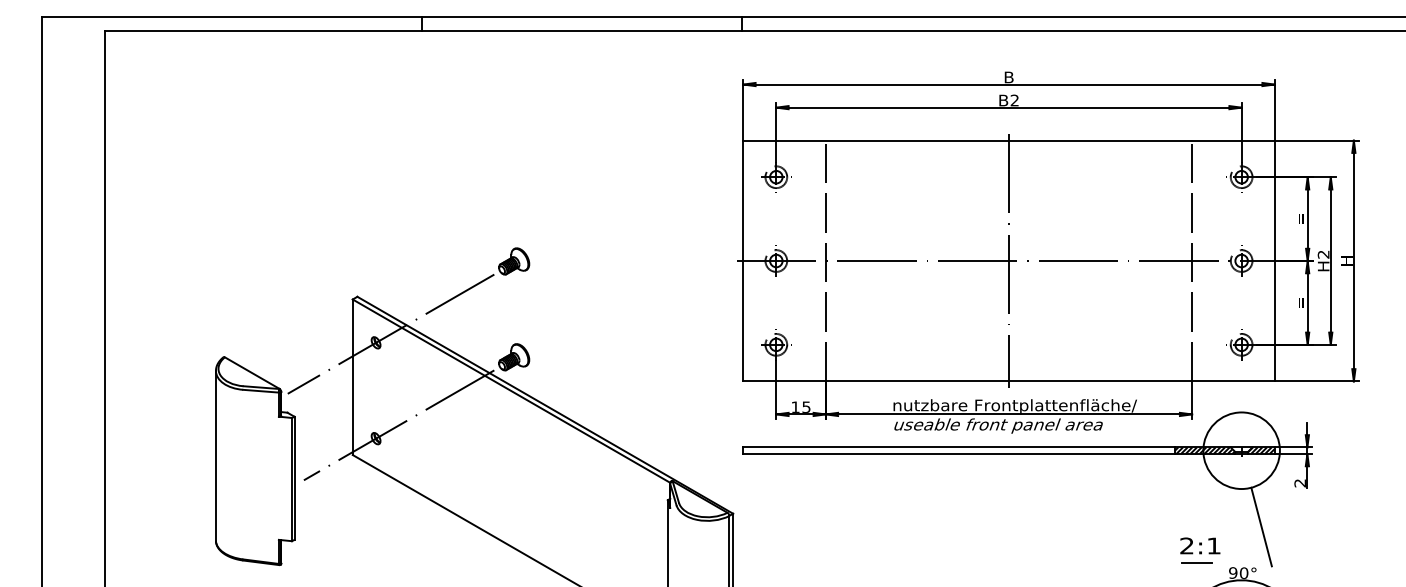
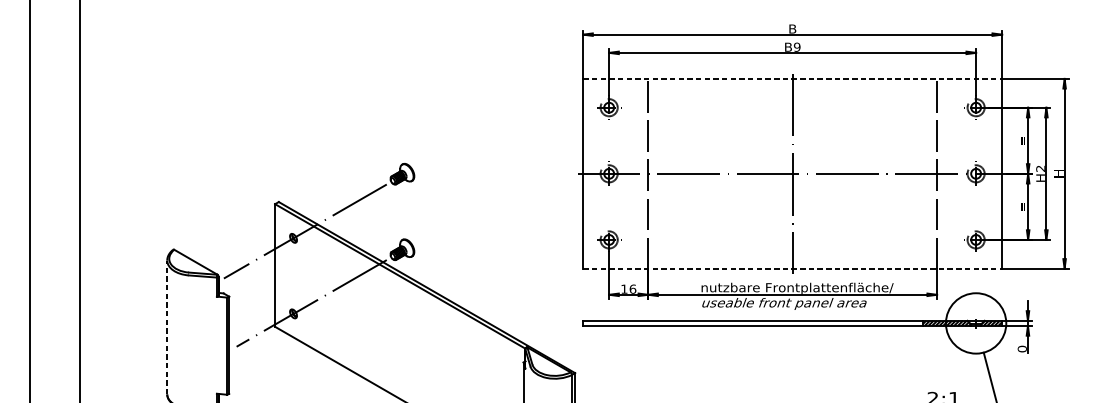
text: (1014, 100) -> (796, 47), B2 -> B9
line: (1009, 140) -> (793, 78), solid -> dashed
line: (1009, 381) -> (793, 268), solid -> dashed
text: (806, 406) -> (632, 288), 15 -> 16
line: (215, 455) -> (166, 327), solid -> dashed
text: (1299, 483) -> (1021, 349), 2 -> 0

